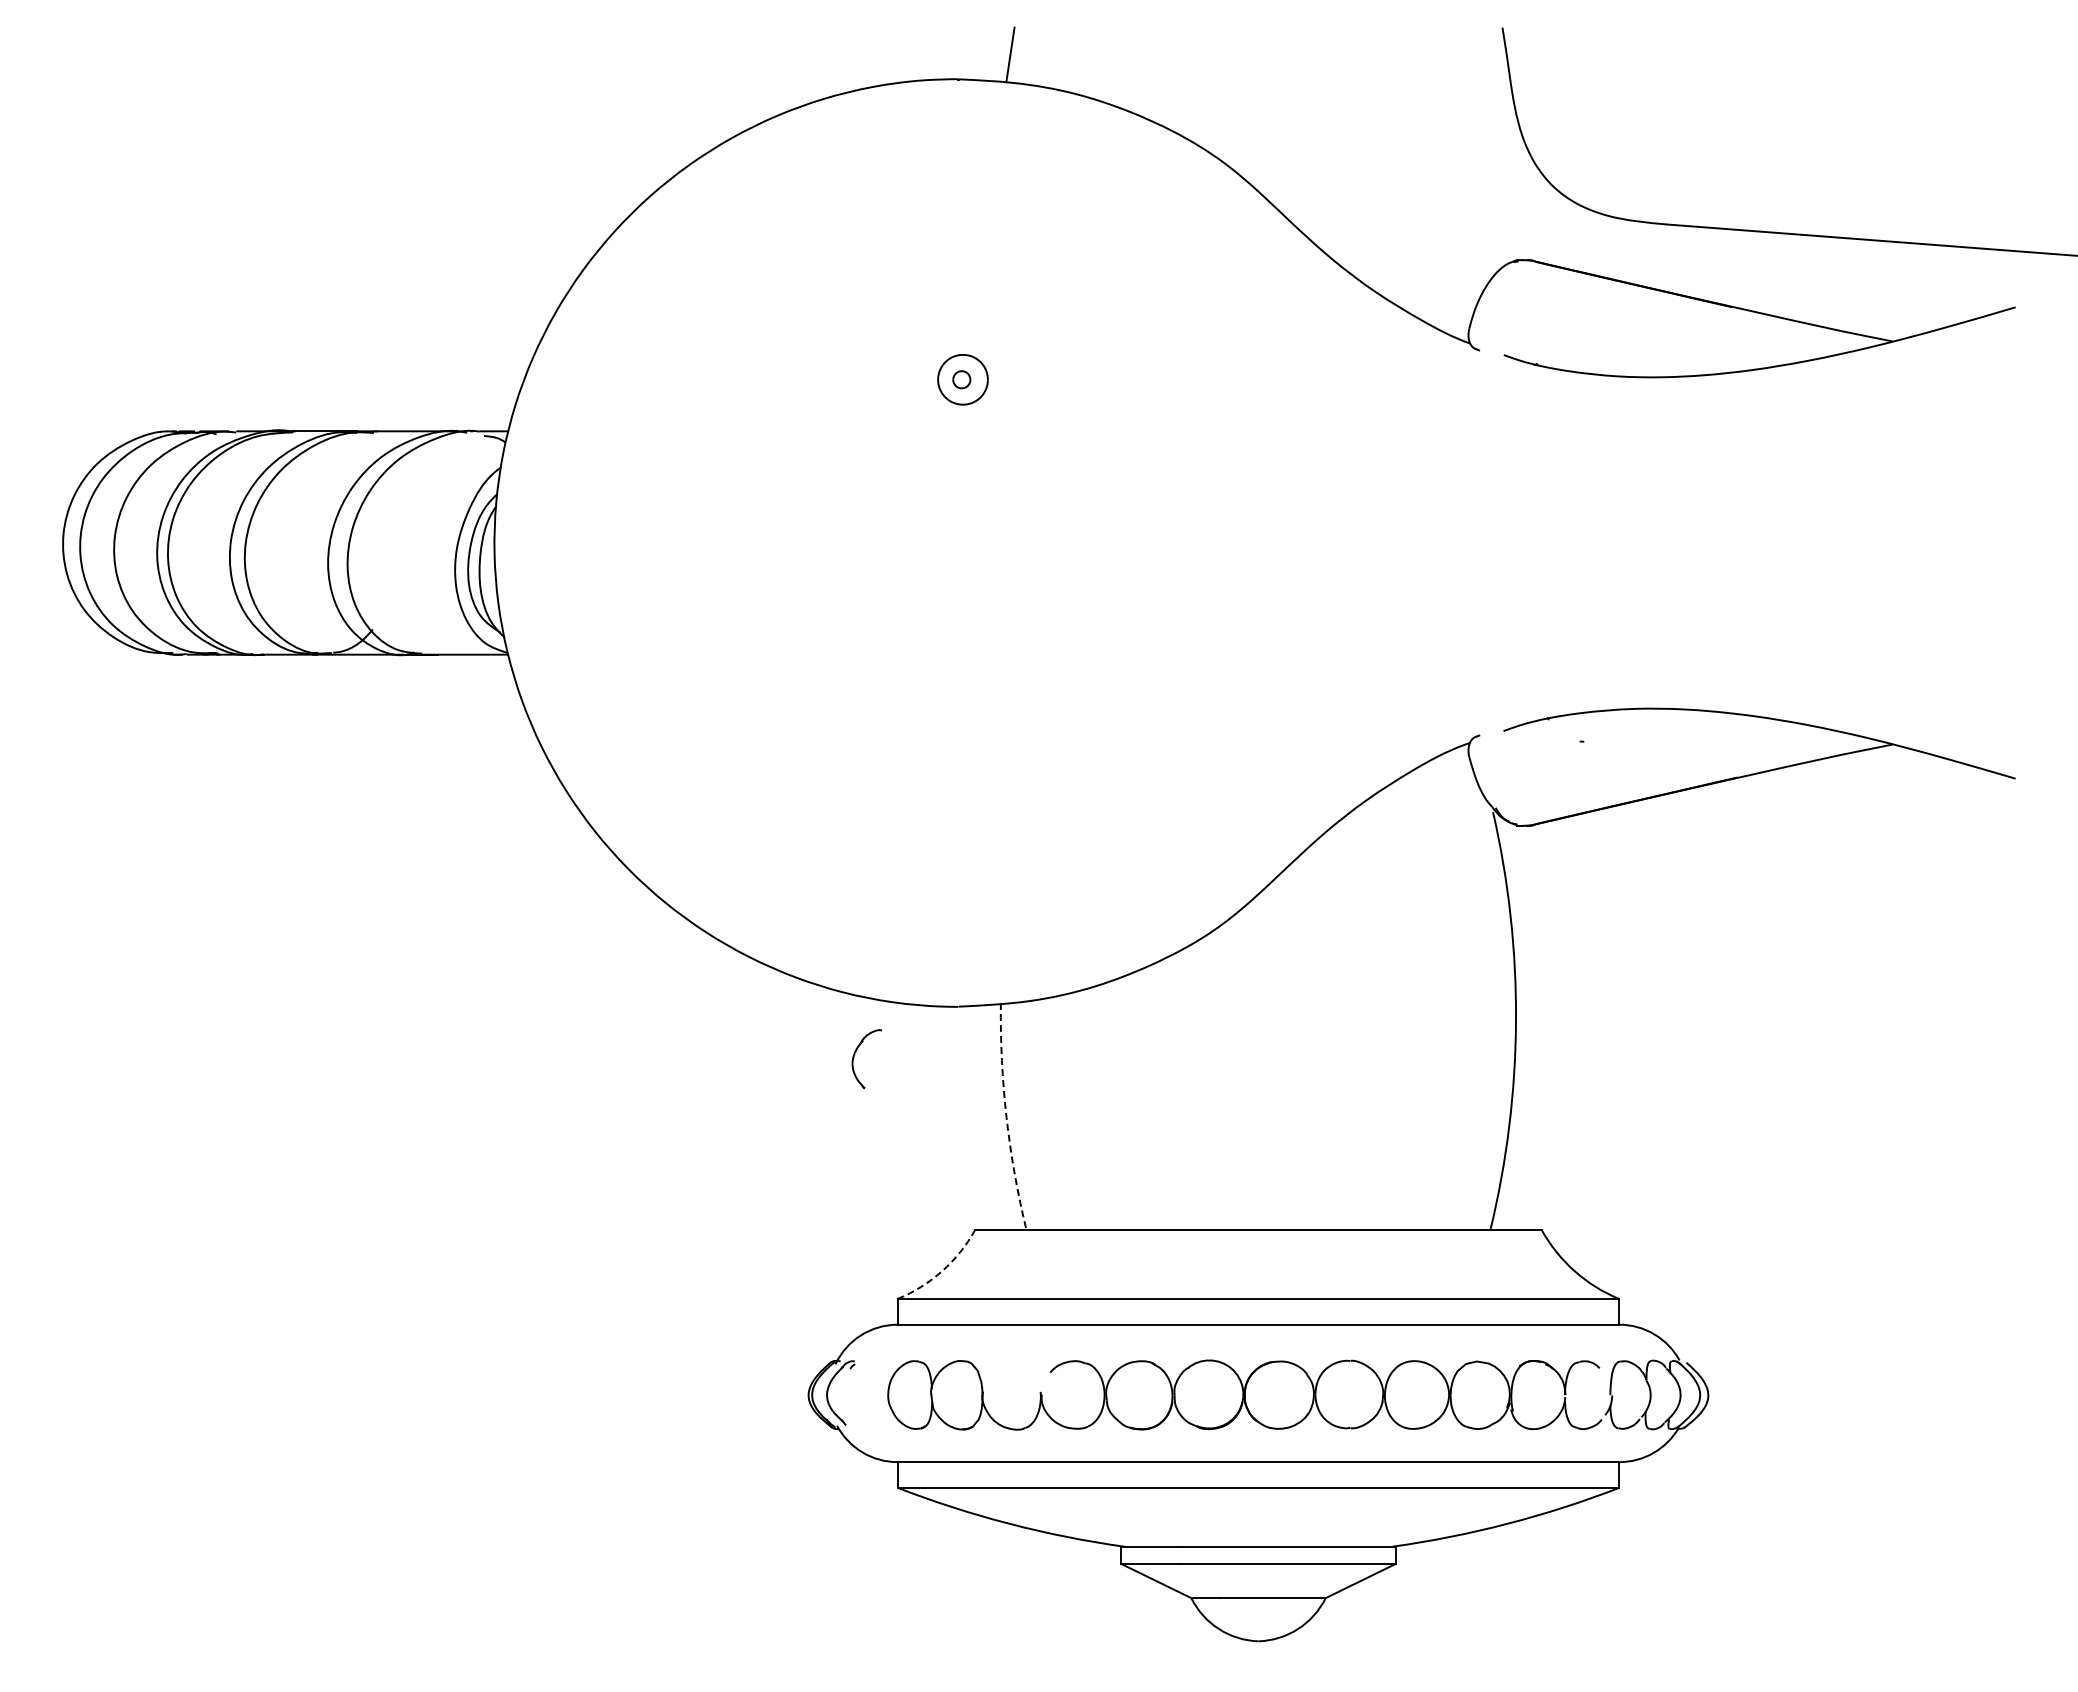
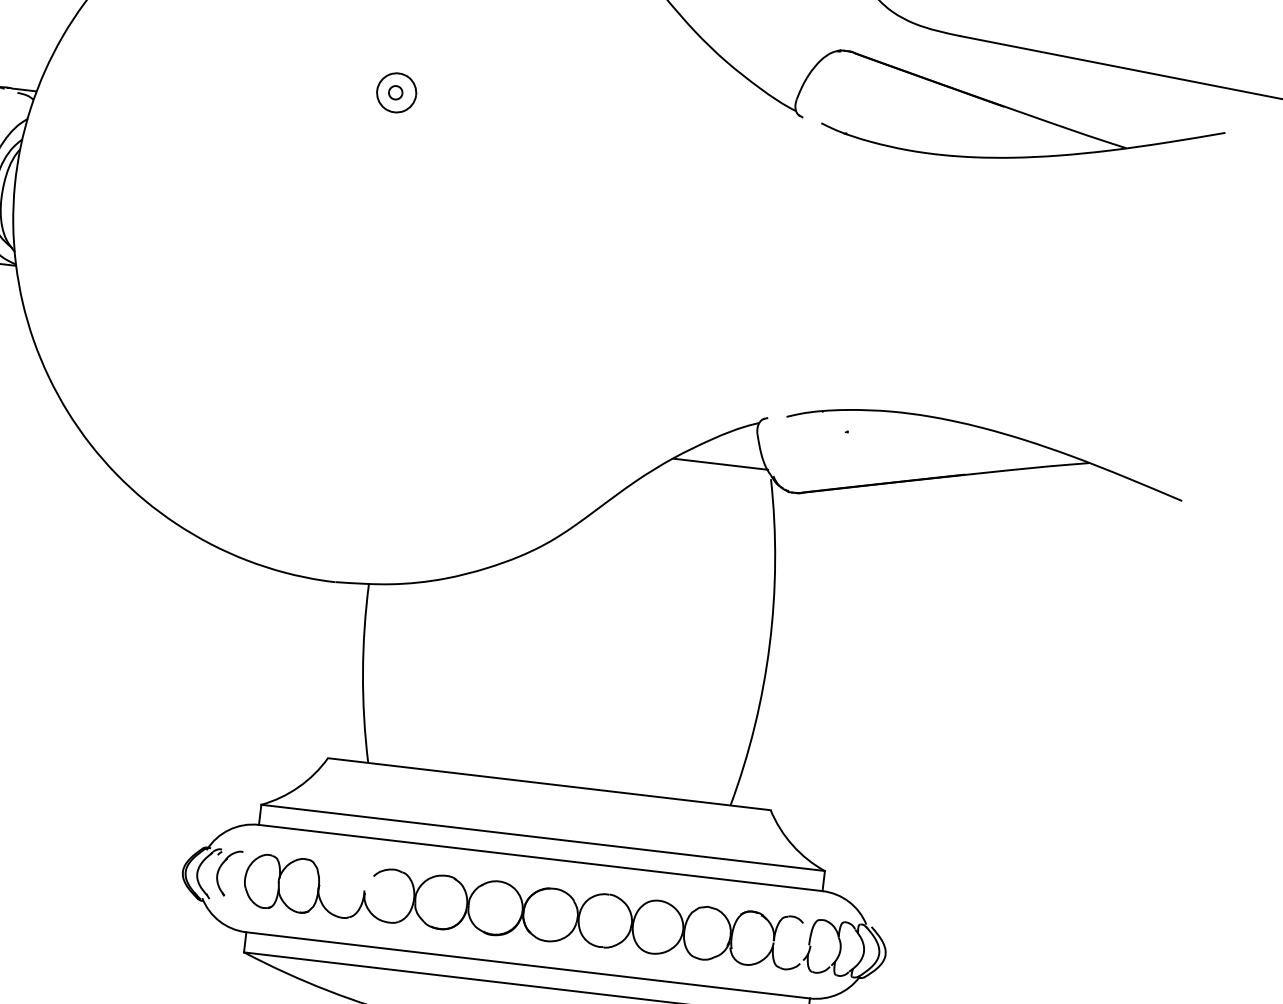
line: (1427, 800) -> (720, 464), added
part: (854, 1058) -> (219, 871), moved
arc: (1006, 1117) -> (362, 673), dashed -> solid
arc: (942, 1271) -> (298, 787), dashed -> solid

